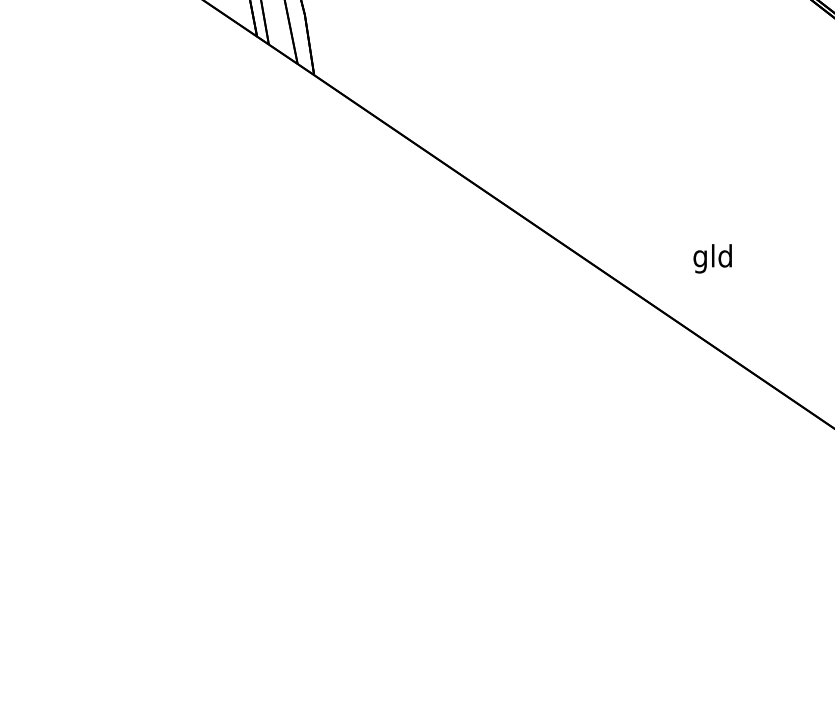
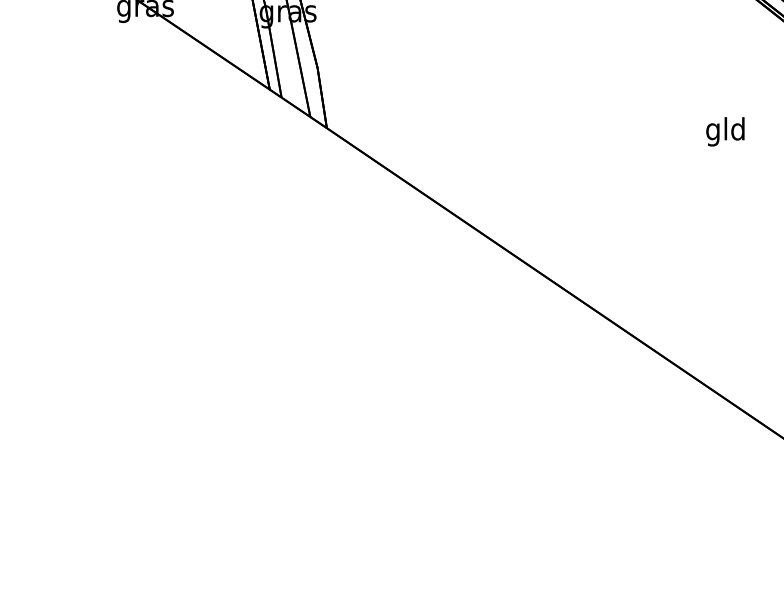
text: (712, 258) -> (725, 131), moved

